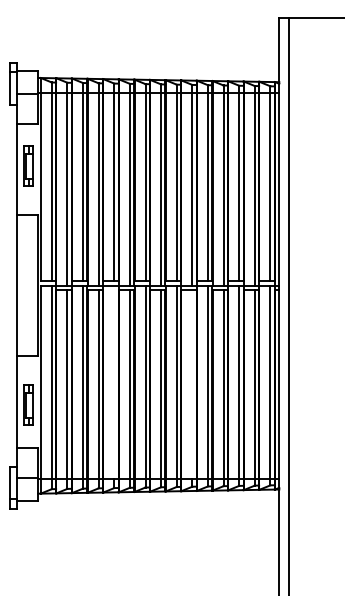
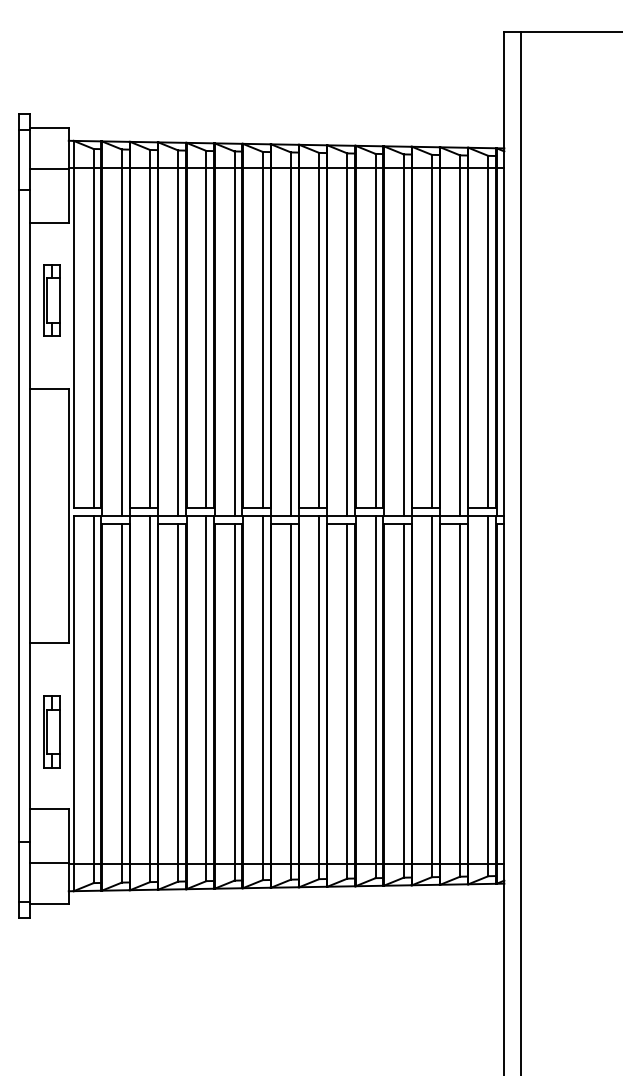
line: (10, 285) -> (19, 515), added
line: (114, 381) -> (206, 688), added
line: (192, 384) -> (347, 694), added

